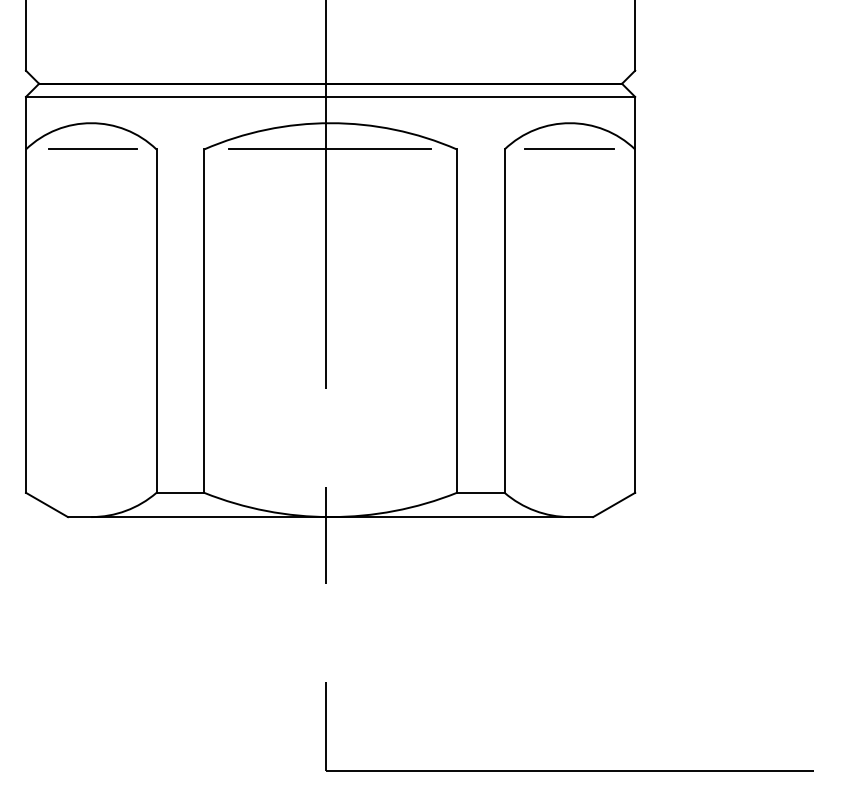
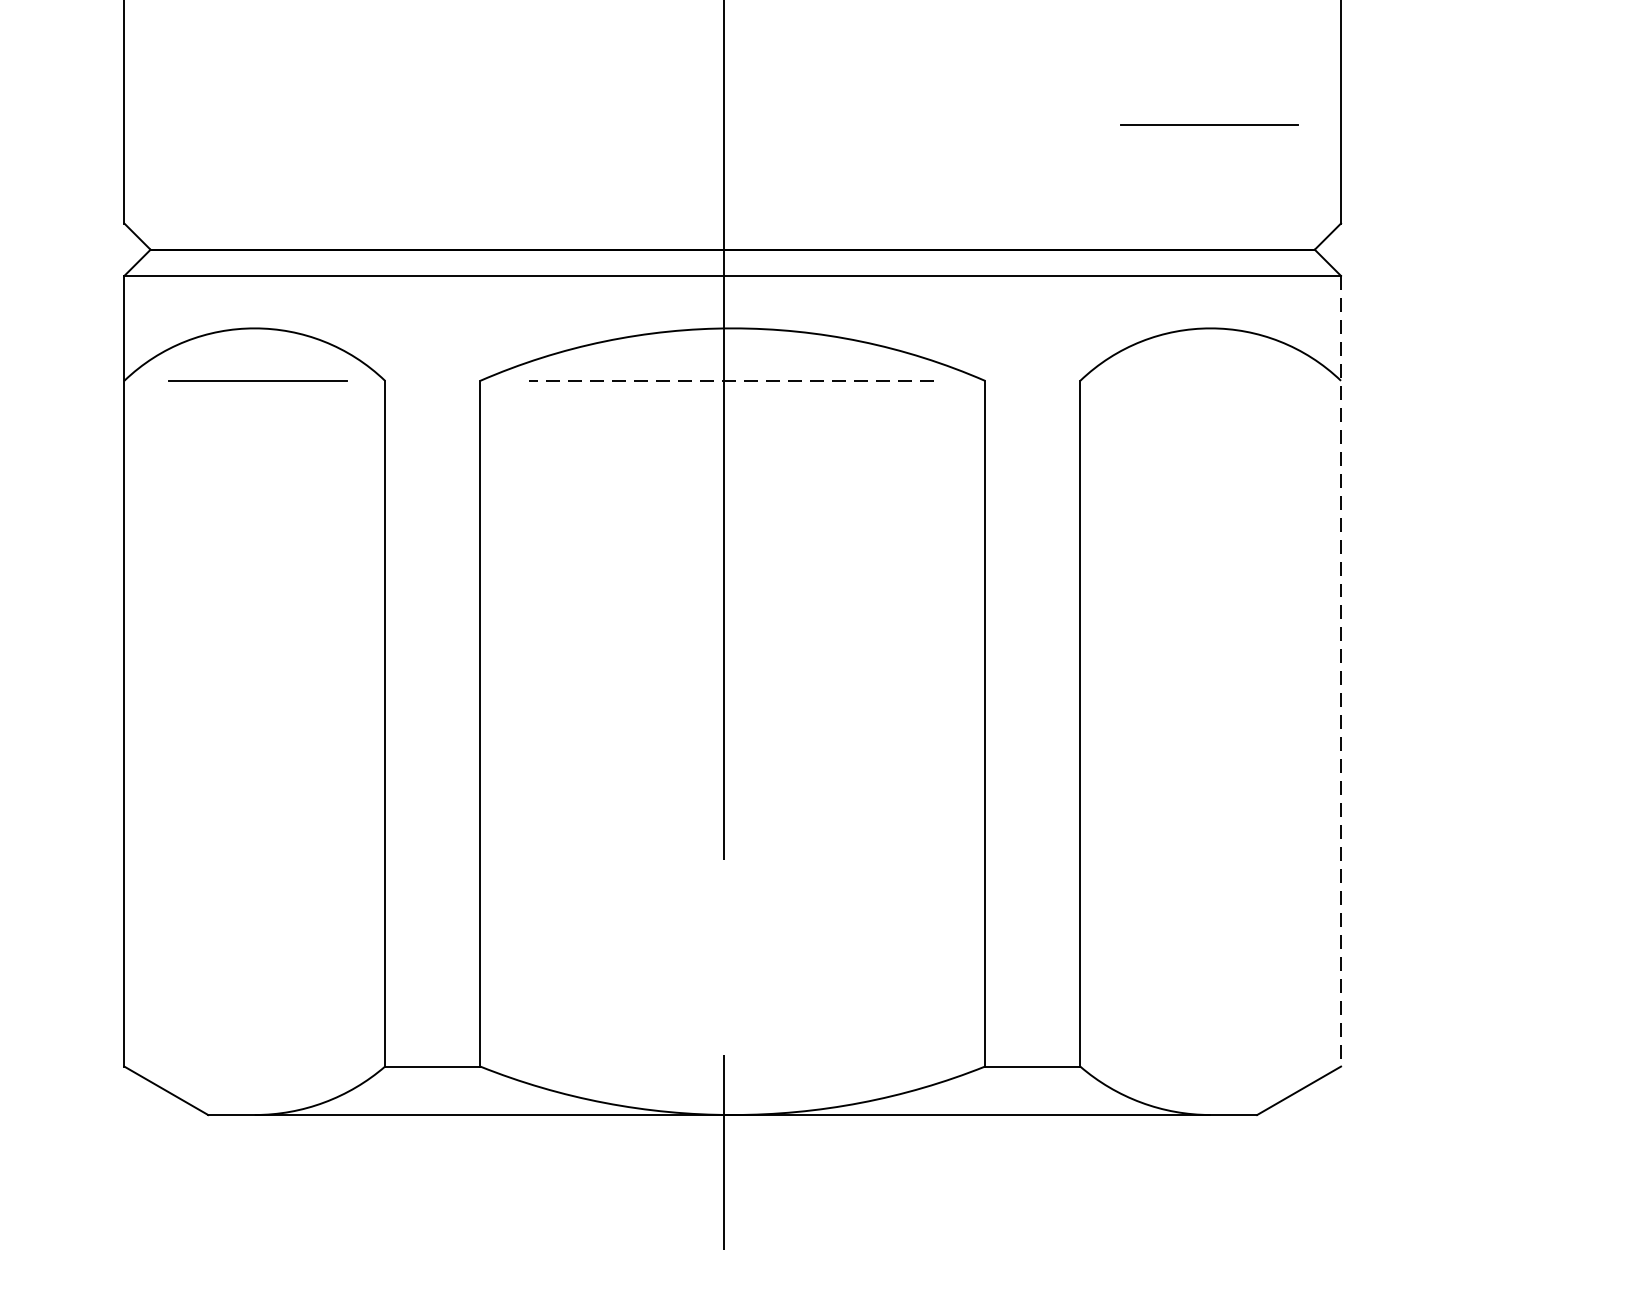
line: (569, 148) -> (1209, 123), moved
line: (329, 149) -> (730, 380), solid -> dashed
line: (635, 294) -> (1341, 670), solid -> dashed

